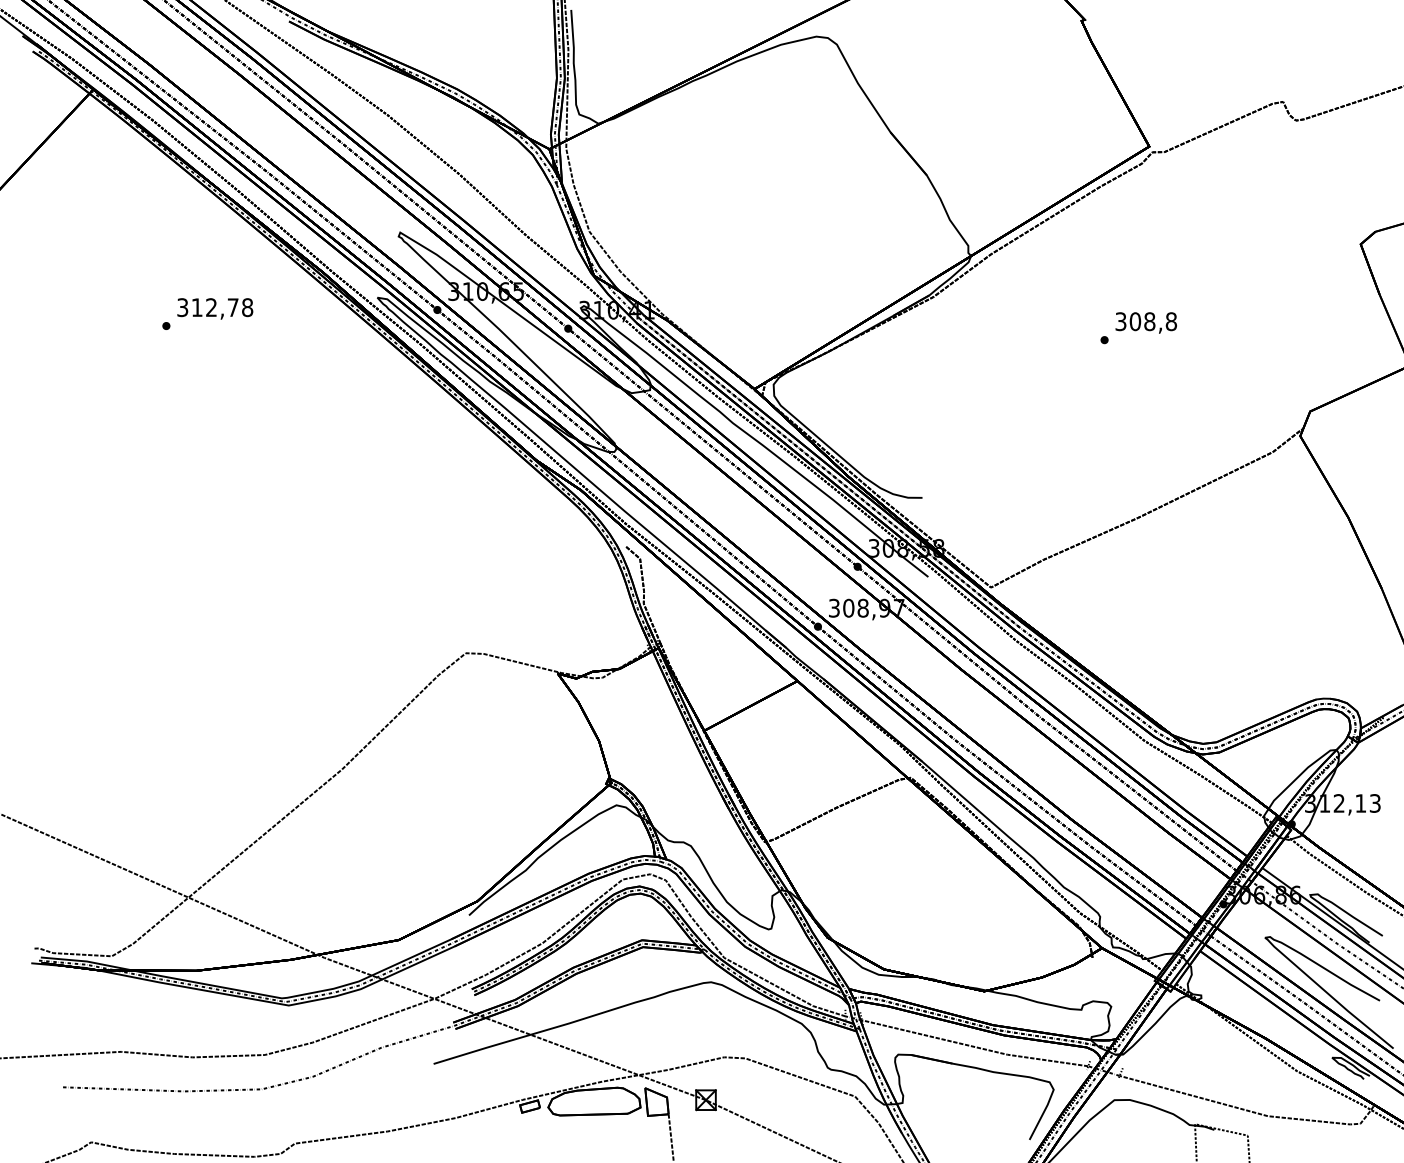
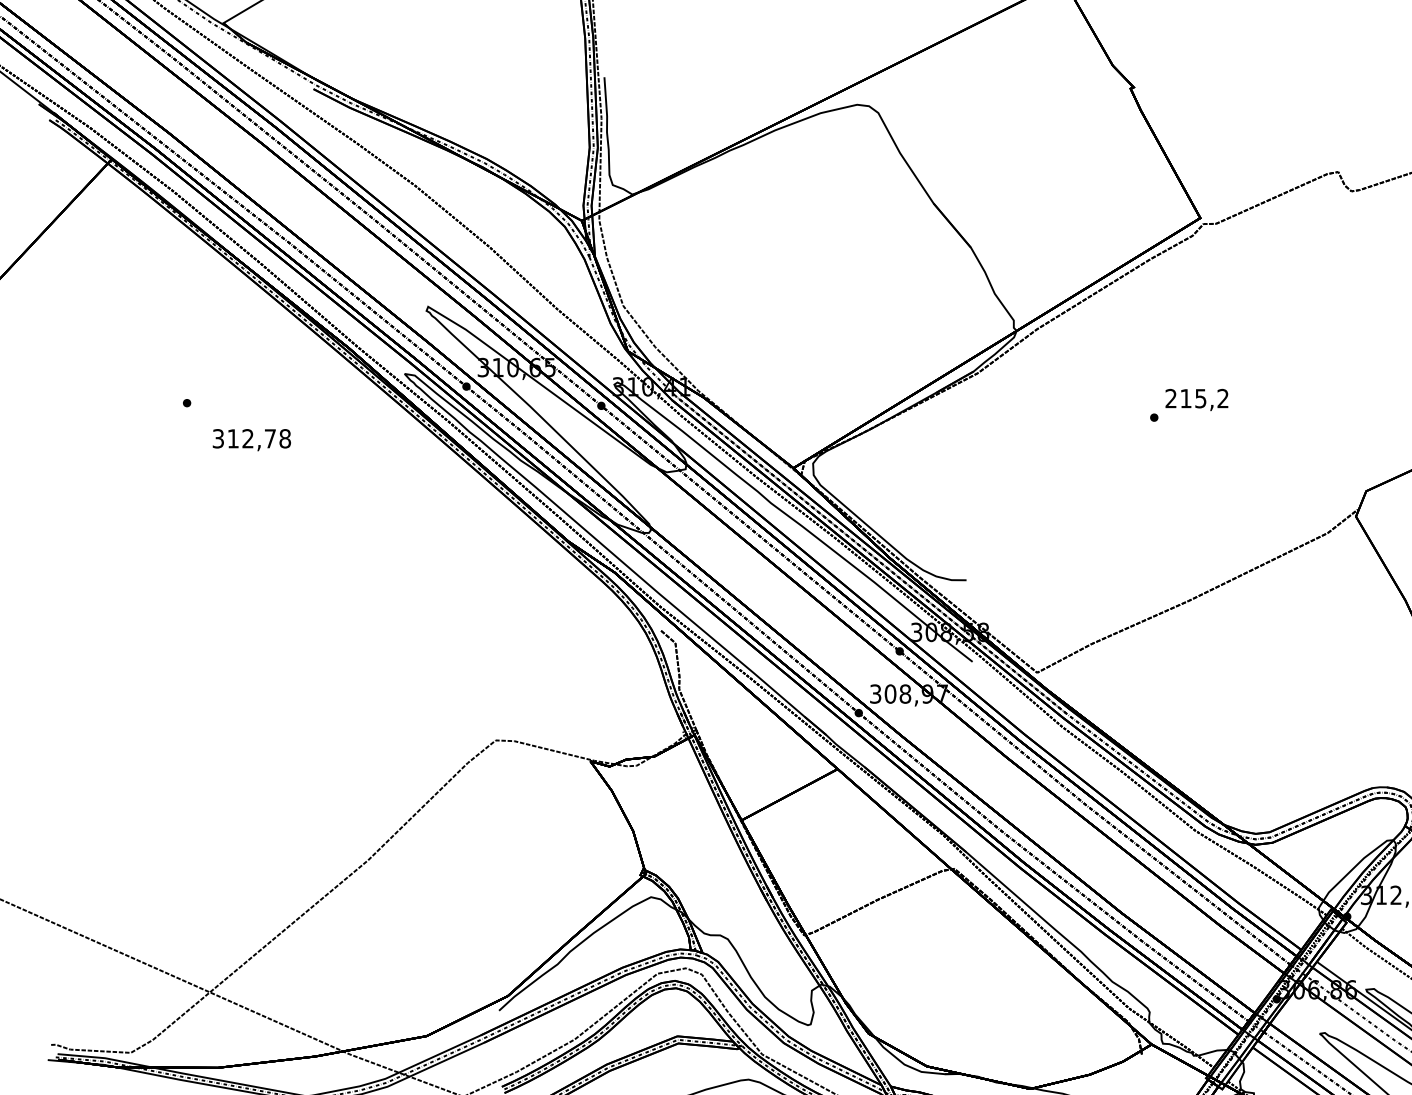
text: (215, 308) -> (252, 439), moved
text: (1146, 321) -> (1197, 398), 308,8 -> 215,2

